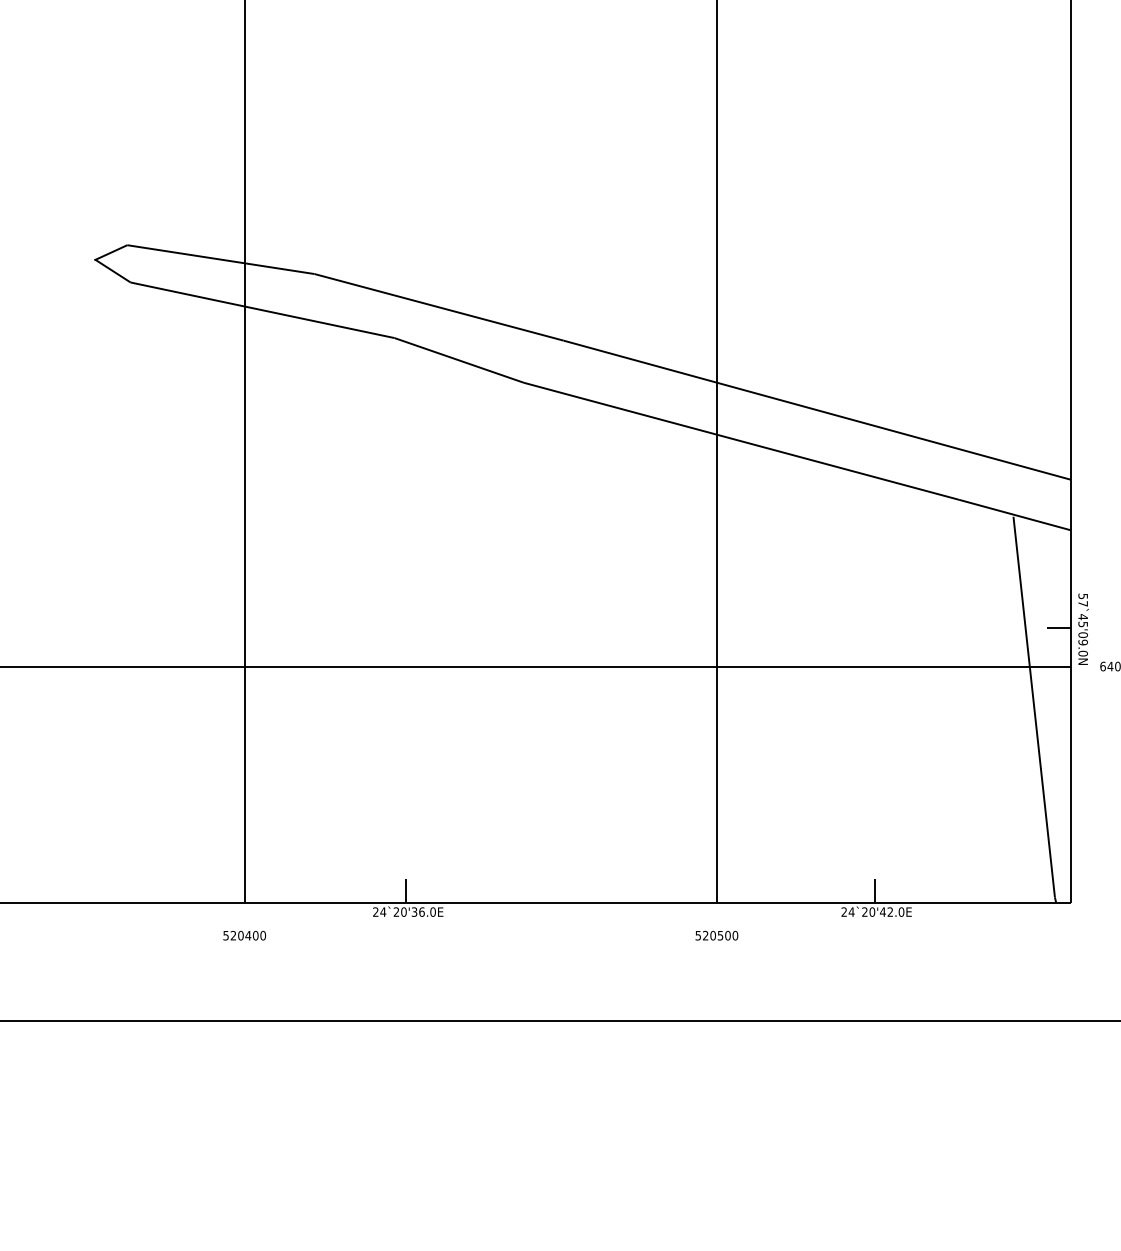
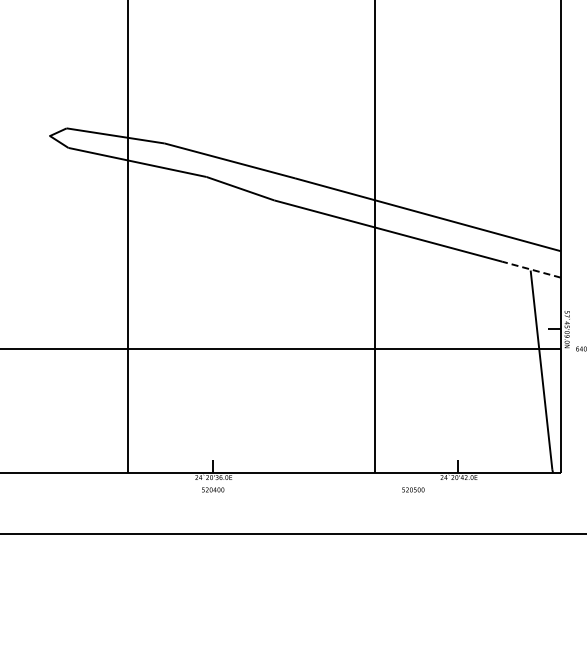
line: (1015, 514) -> (531, 269), solid -> dashed
text: (245, 934) -> (213, 489), moved
text: (717, 934) -> (413, 489), moved

